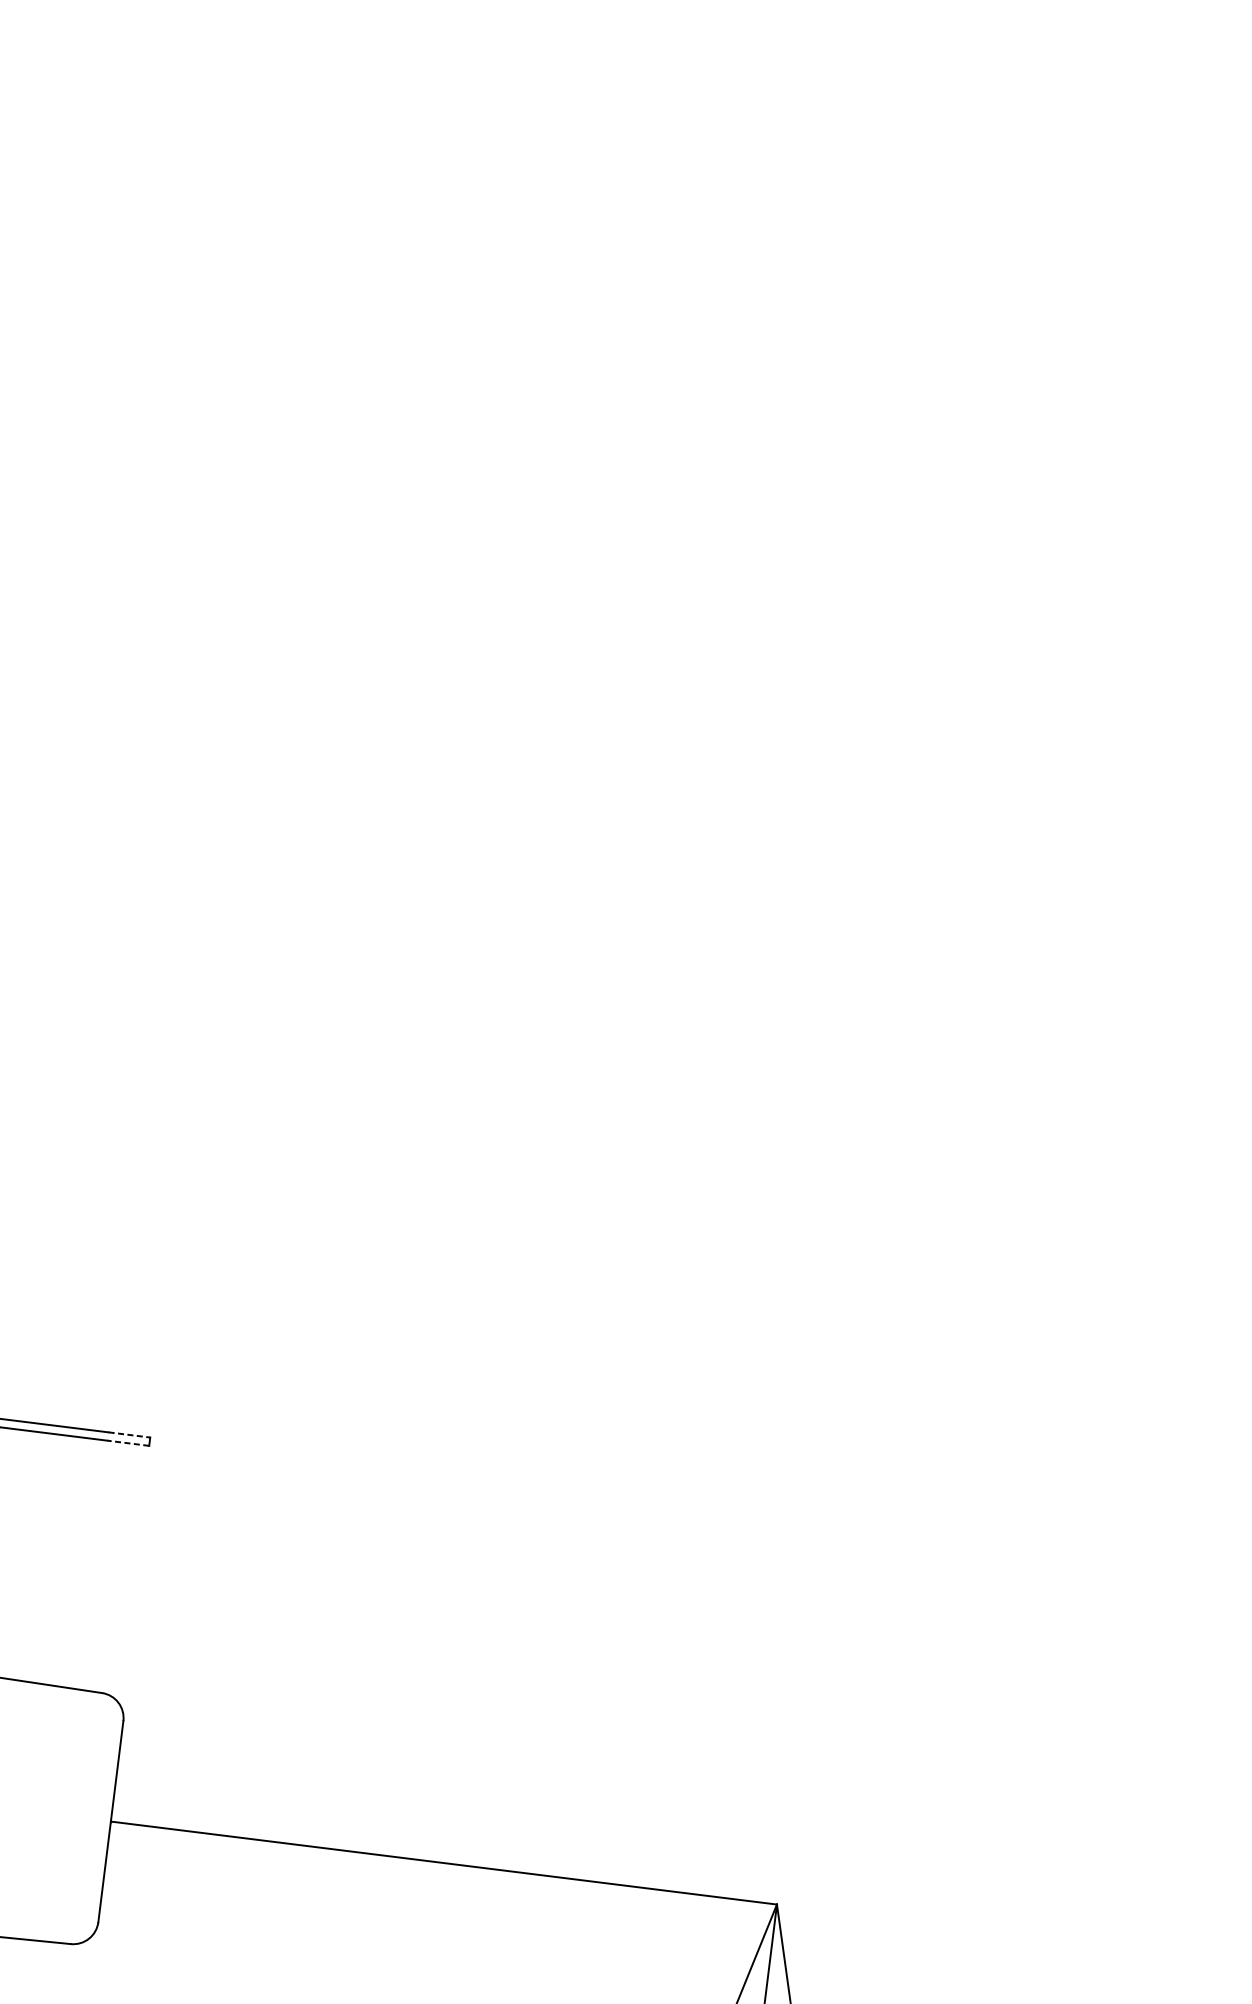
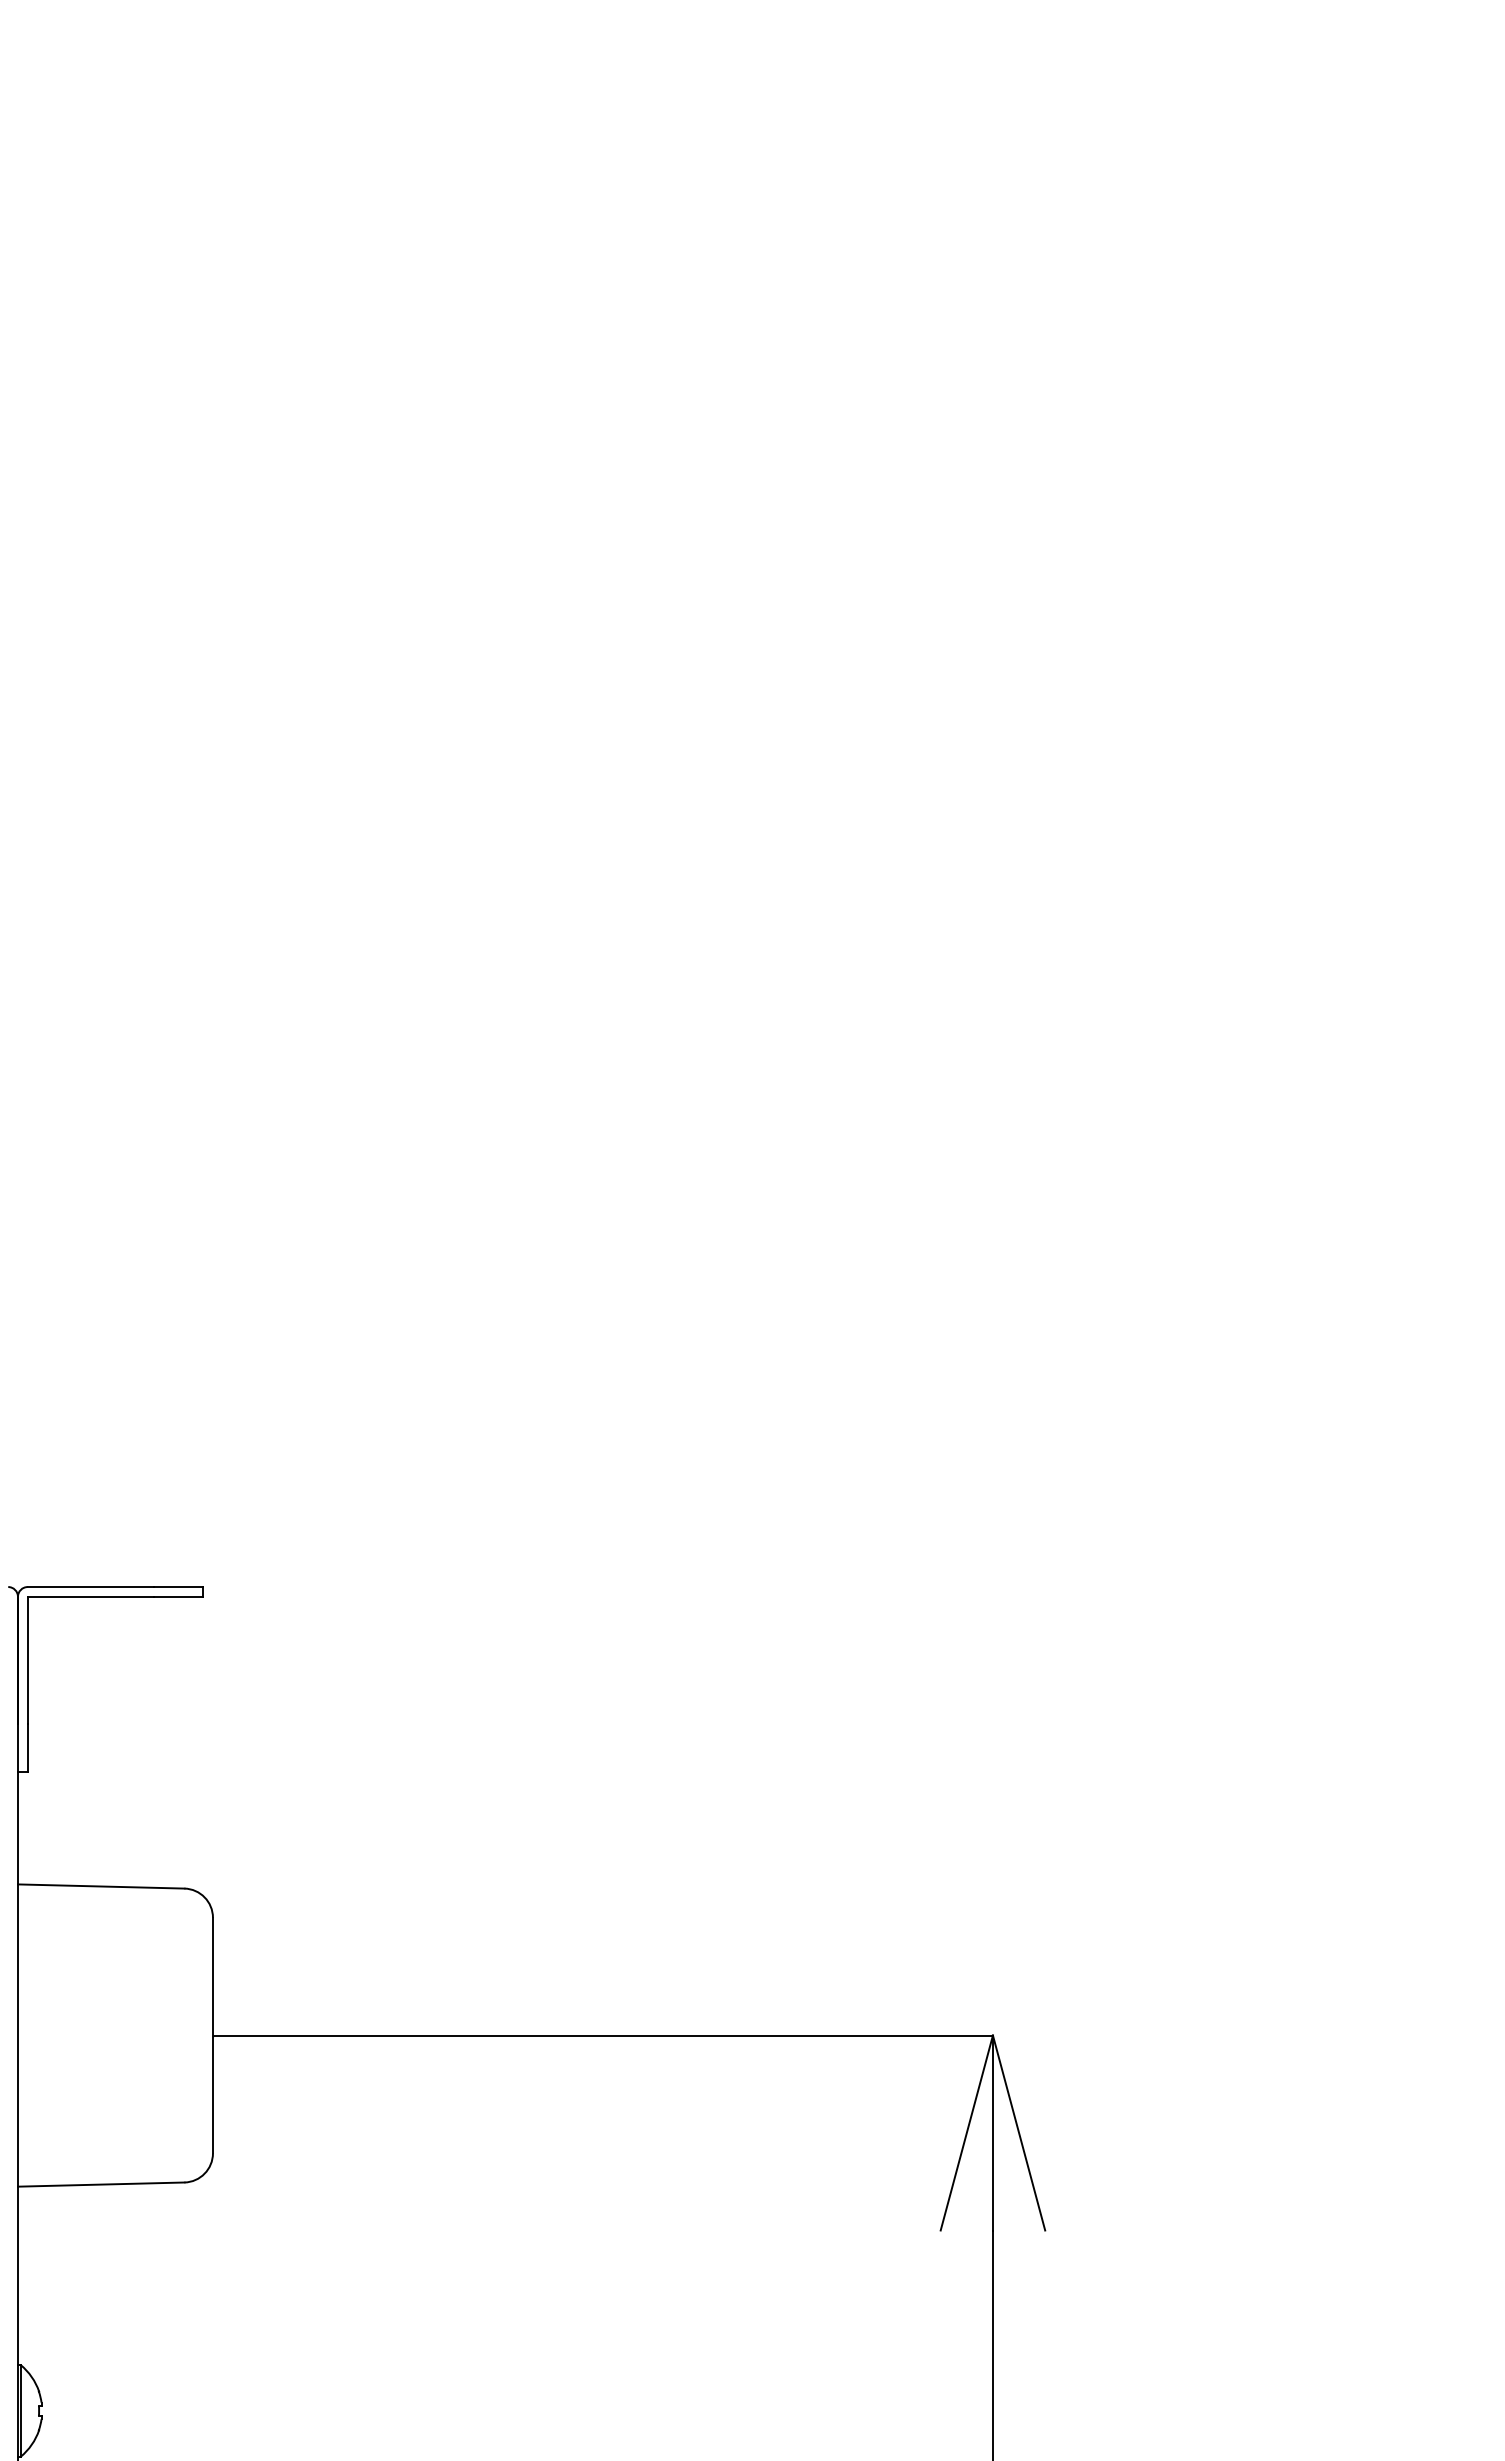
line: (129, 1435) -> (179, 1587), dashed -> solid
line: (128, 1443) -> (178, 1596), dashed -> solid

